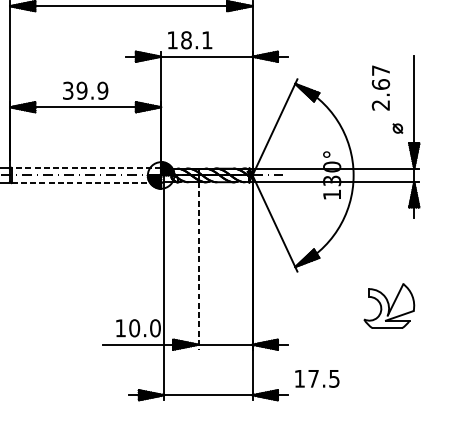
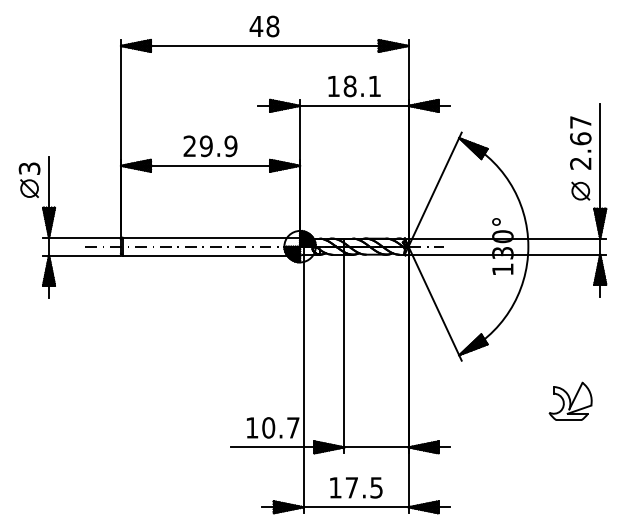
text: (190, 40) -> (354, 86), moved
text: (380, 87) -> (580, 142), moved
text: (67, 90) -> (189, 146), 39.9 -> 29.9
part: (397, 128) -> (580, 190), size x1.67
line: (86, 167) -> (211, 237), dashed -> solid
line: (86, 182) -> (211, 255), dashed -> solid
line: (198, 266) -> (344, 354), dashed -> solid
part: (389, 305) -> (570, 400), size x0.71
text: (155, 327) -> (293, 427), 10.0 -> 10.7
text: (317, 378) -> (356, 487), moved

